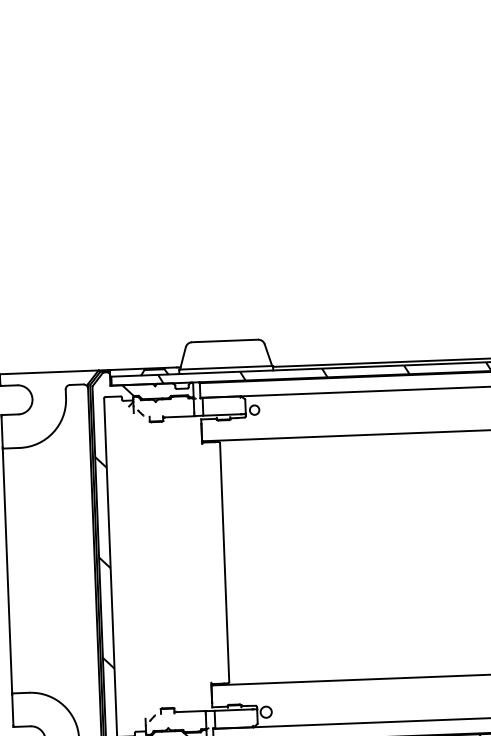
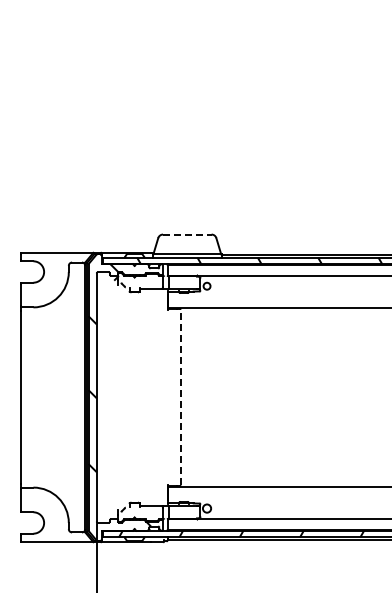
line: (225, 340) -> (187, 234), solid -> dashed
line: (224, 562) -> (180, 397), solid -> dashed

